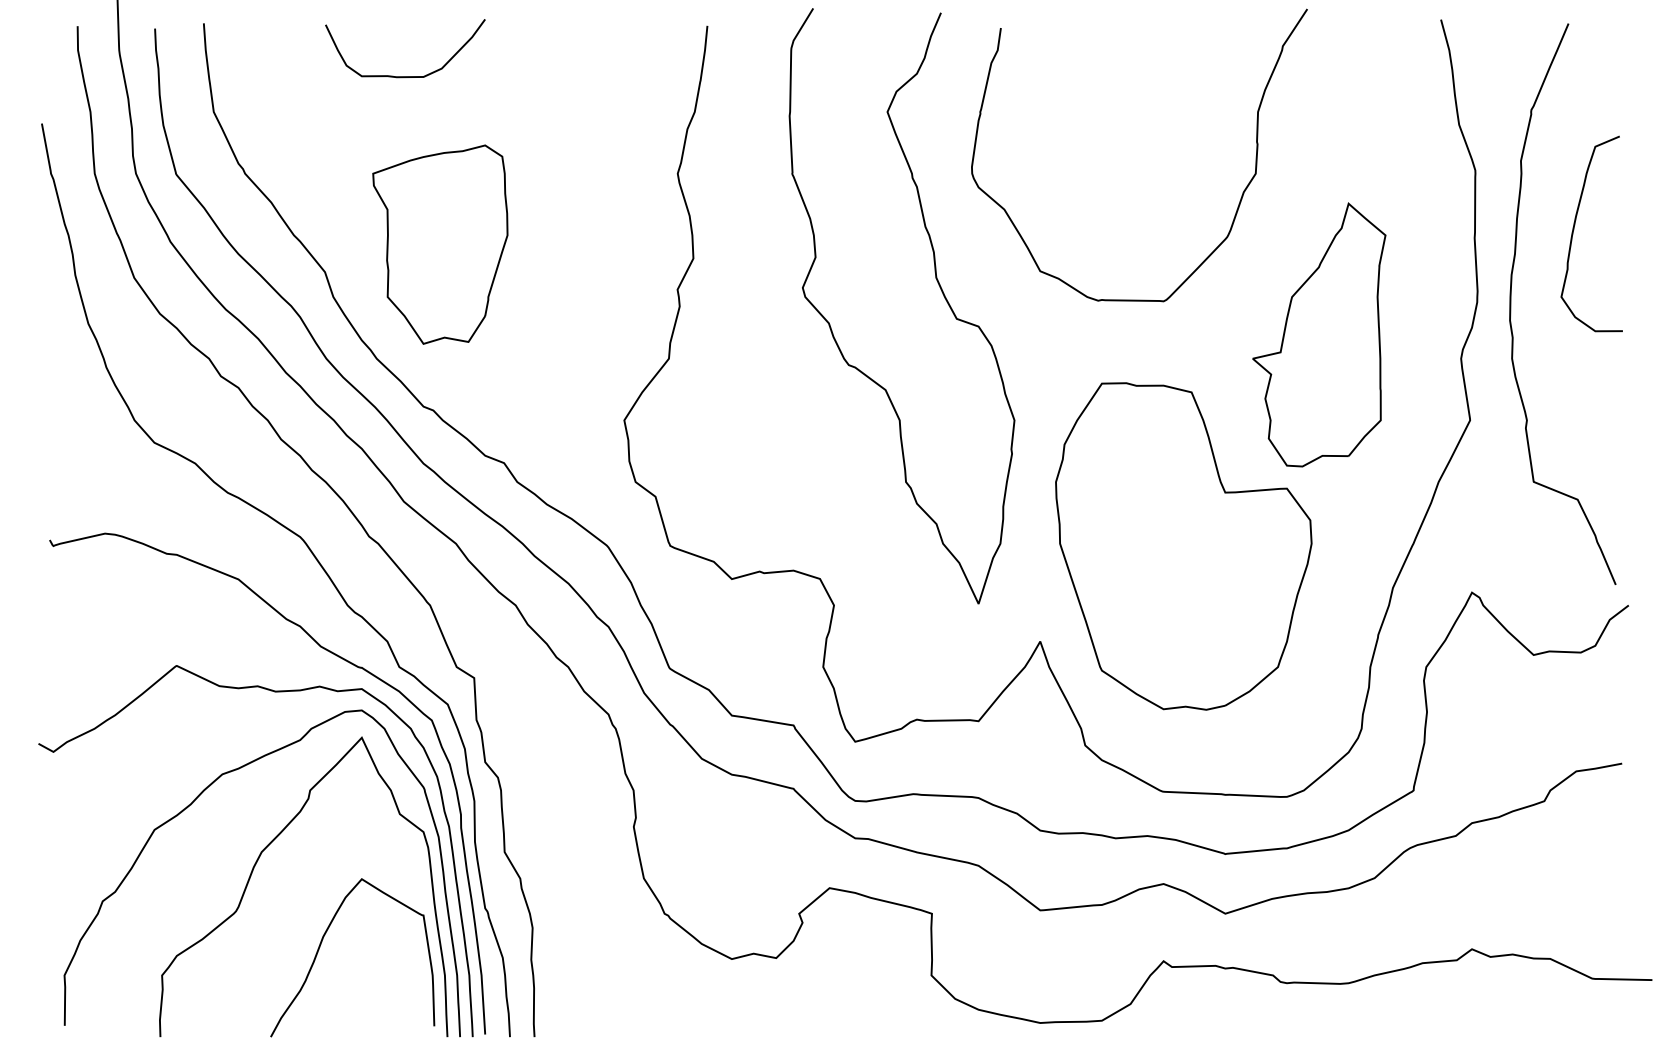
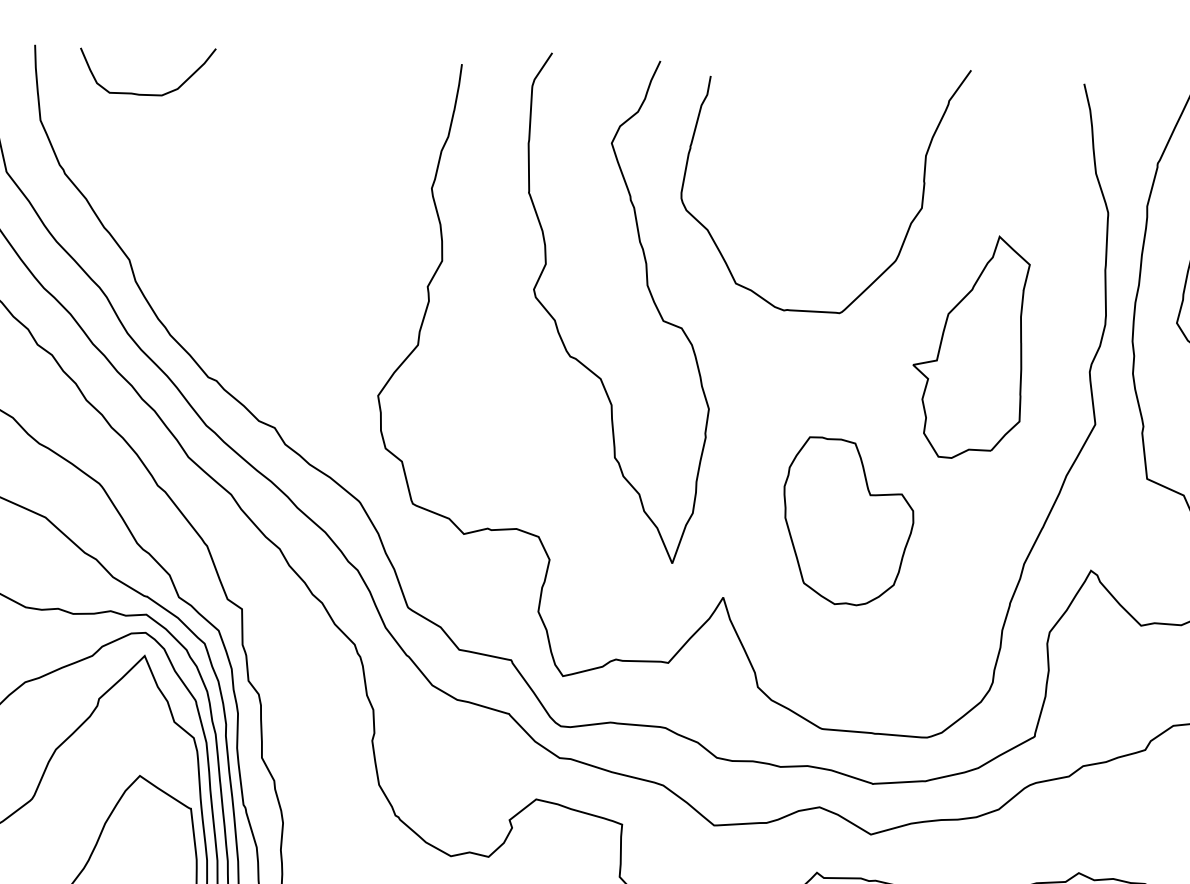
curve: (405, 76) -> (146, 94), moved
part: (440, 244) -> (228, 240), removed
part: (1183, 546) -> (847, 521), size x0.6

